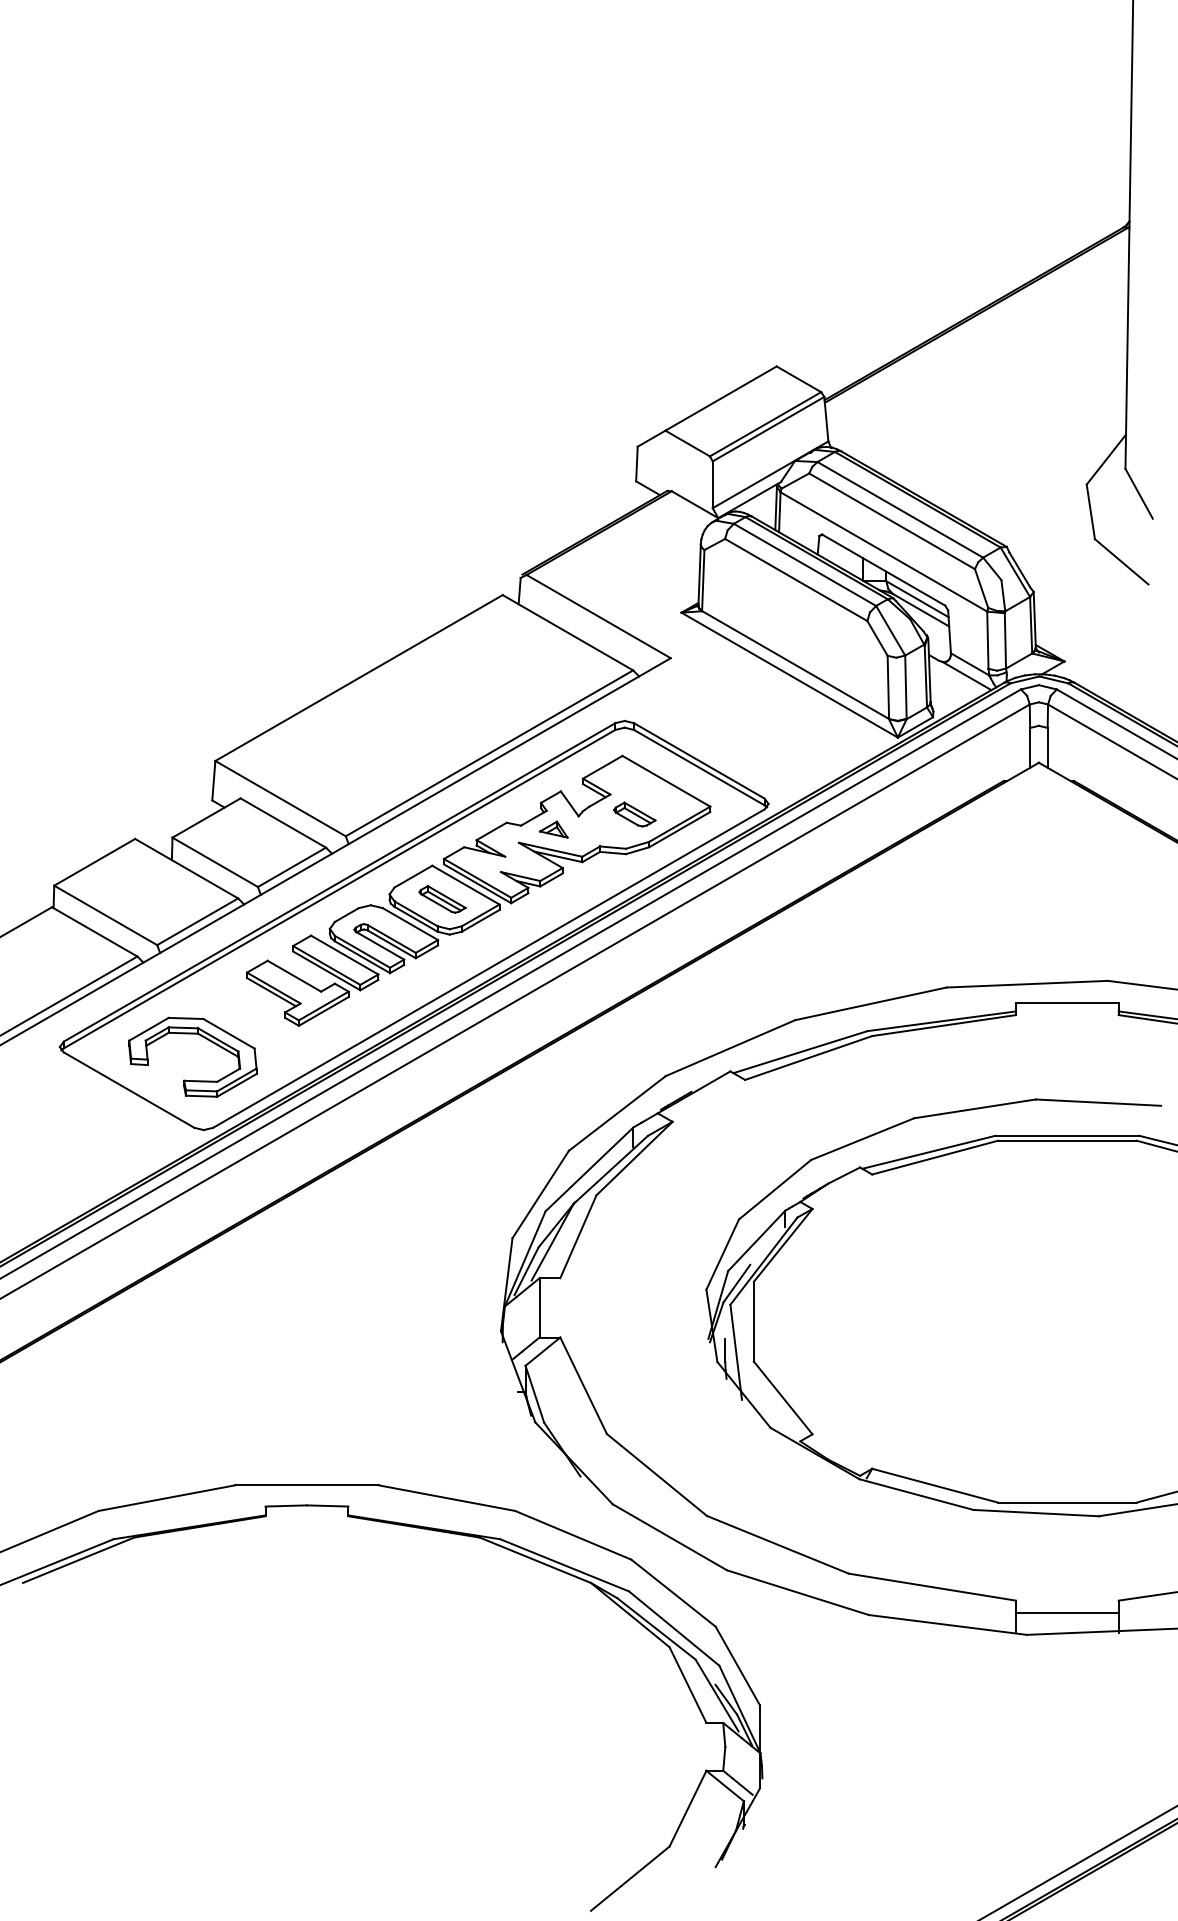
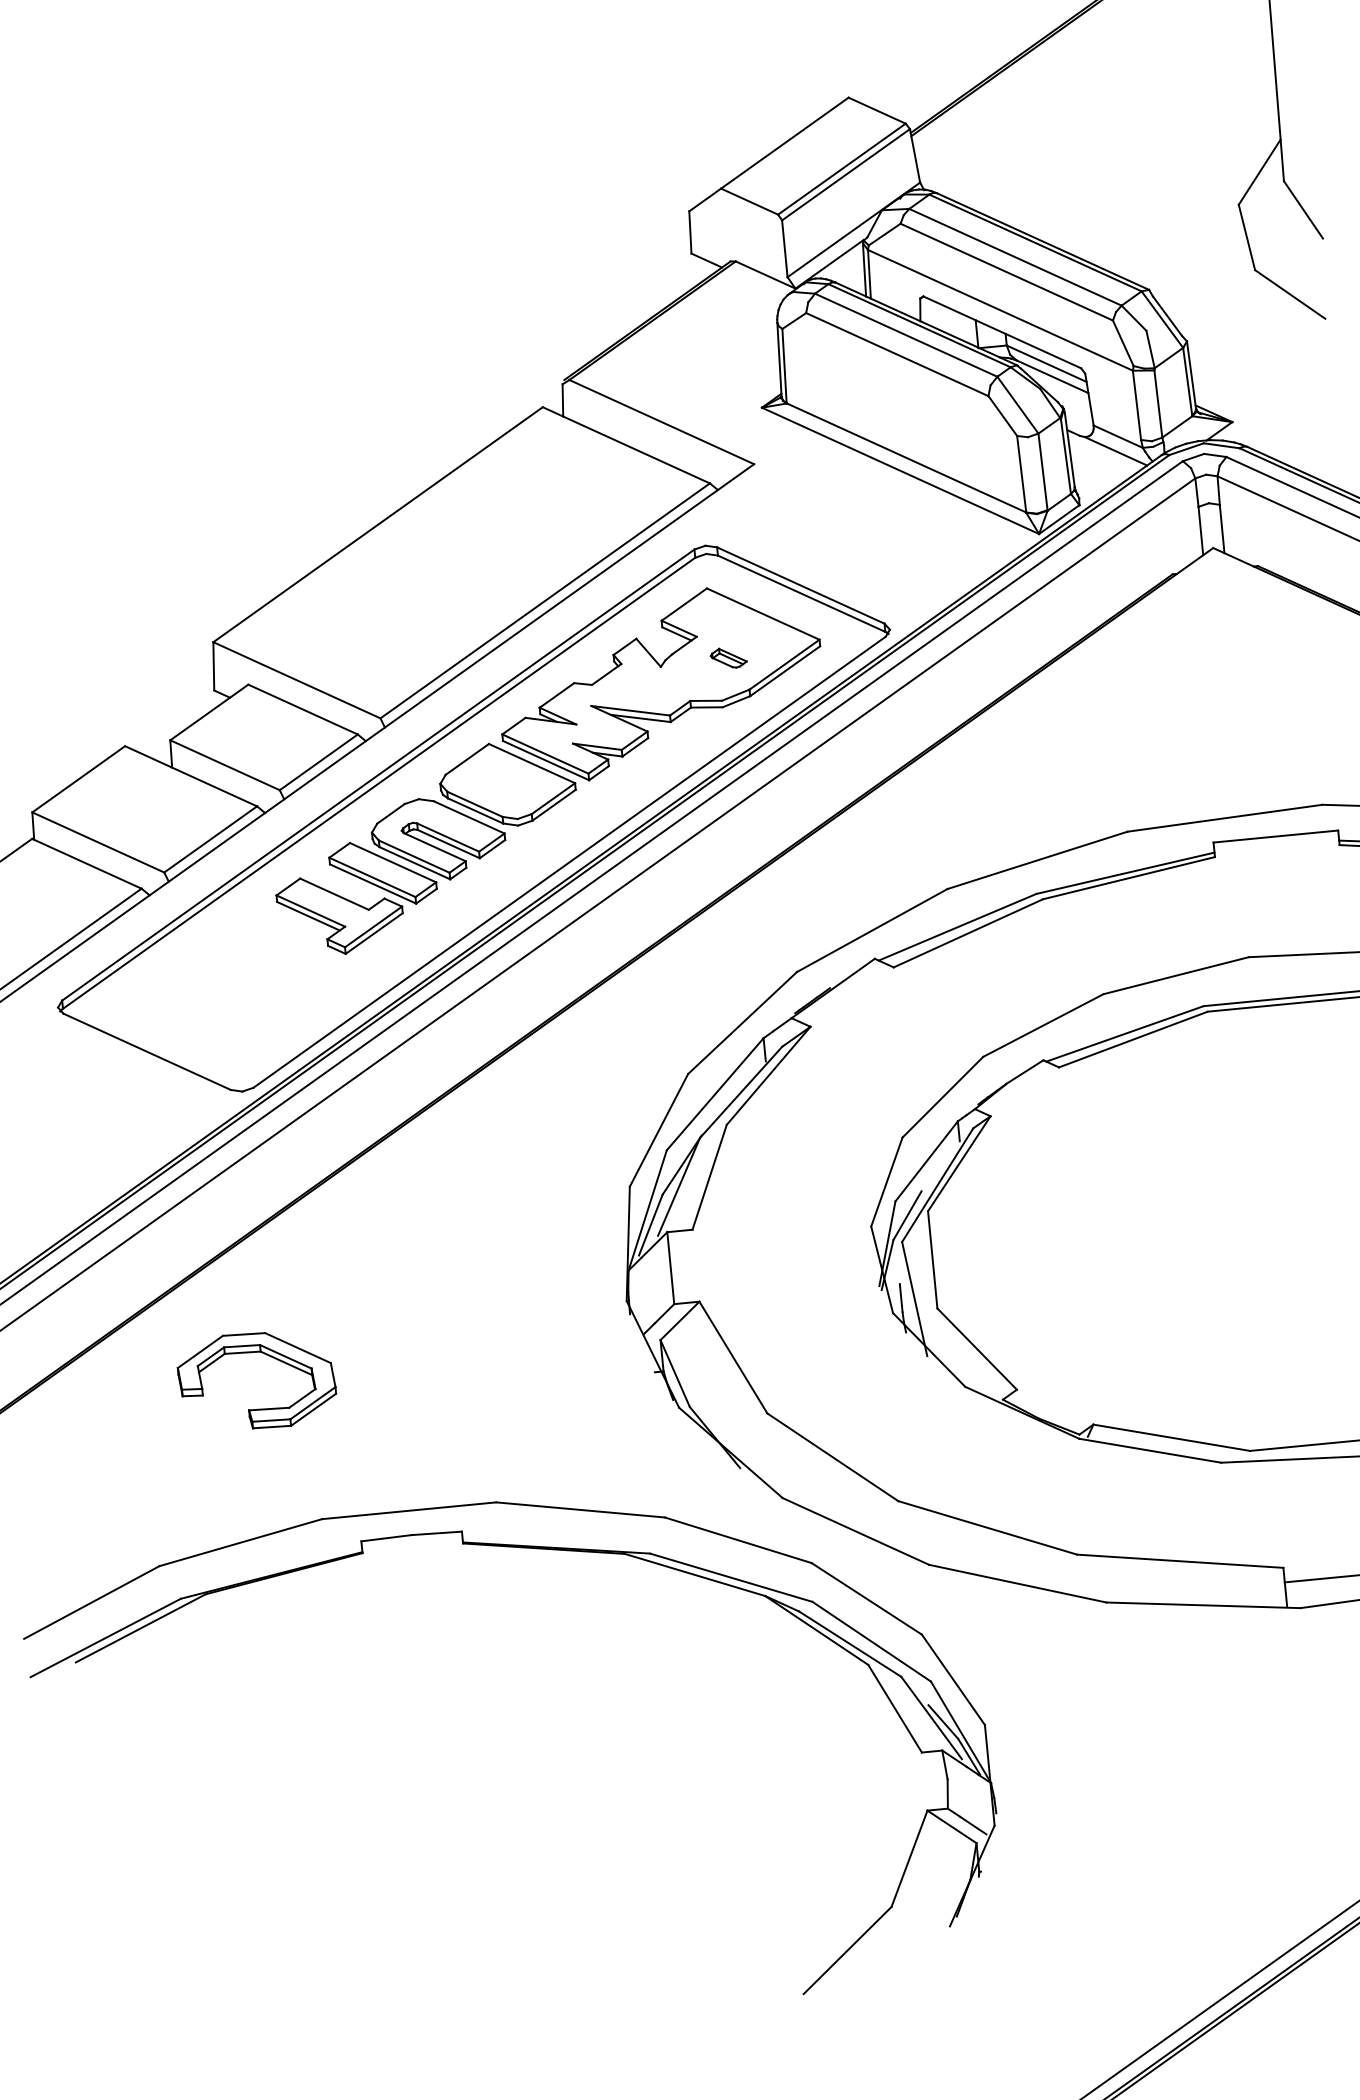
part: (634, 814) -> (728, 658), size x0.7
part: (553, 829) -> (631, 685), removed
part: (442, 899) -> (505, 783), removed
part: (202, 1037) -> (266, 1355), moved

